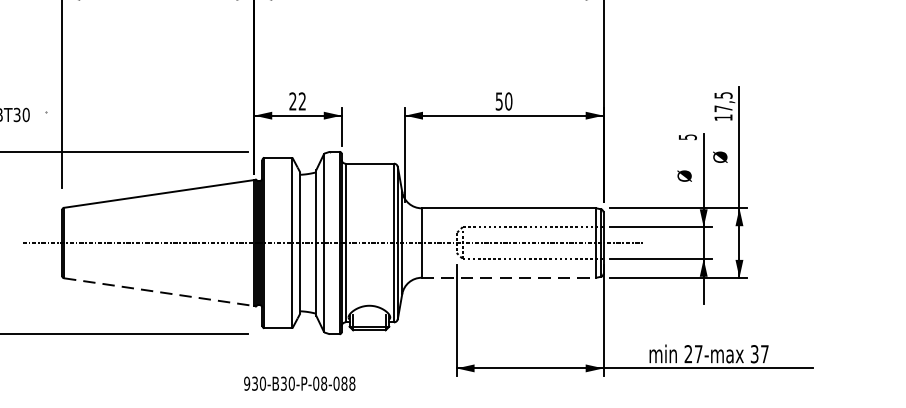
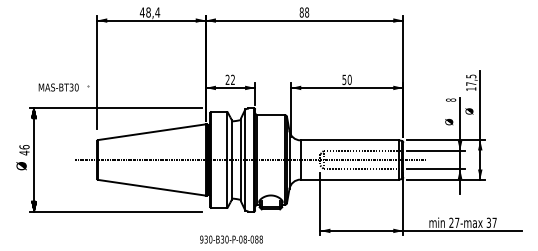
text: (686, 136) -> (450, 99), 5 -> 8
line: (510, 277) -> (350, 179), dashed -> solid
line: (160, 291) -> (152, 187), dashed -> solid

